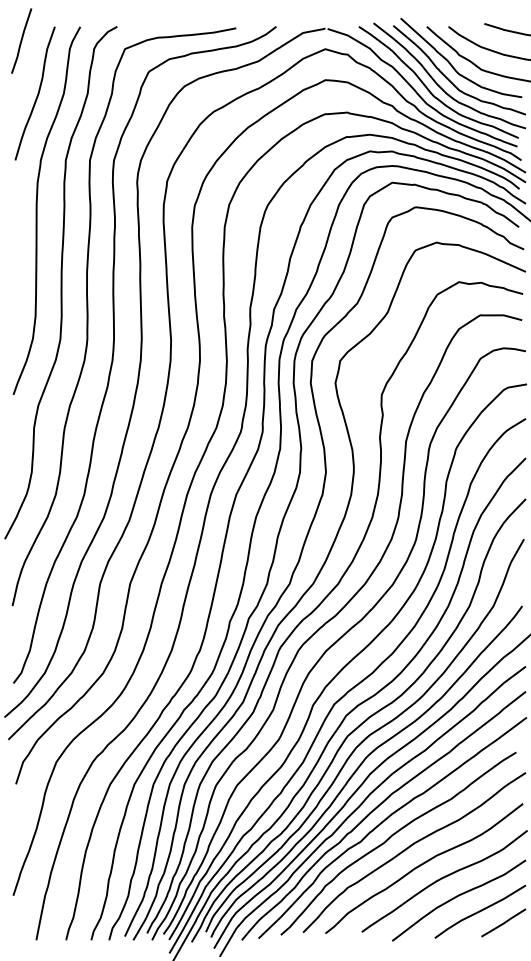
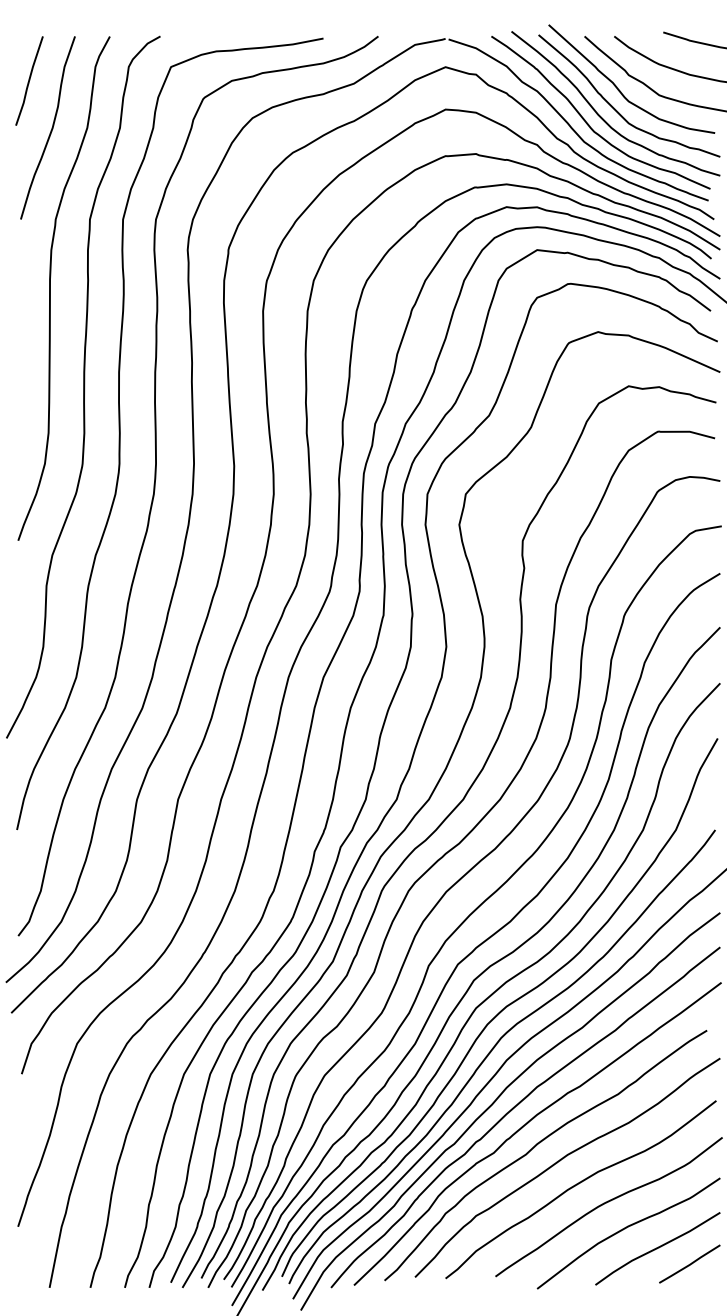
line: (21, 40) -> (29, 80), moved

